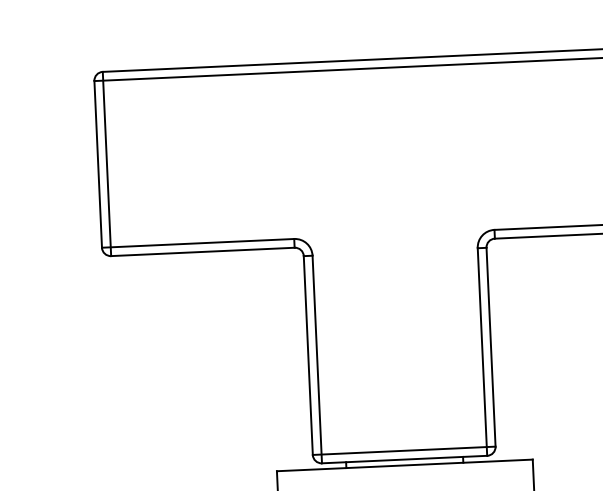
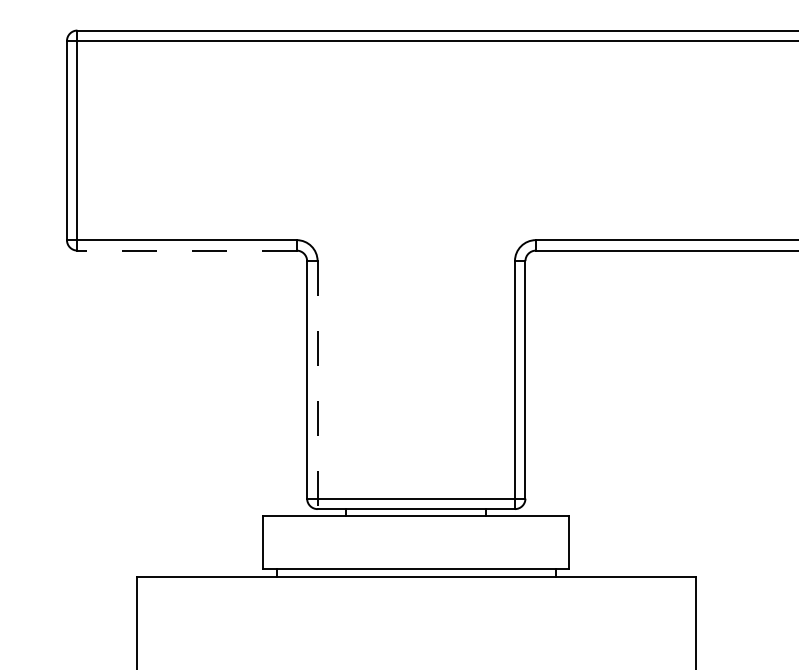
line: (203, 251) -> (187, 250), solid -> dashed
line: (317, 359) -> (317, 385), solid -> dashed

